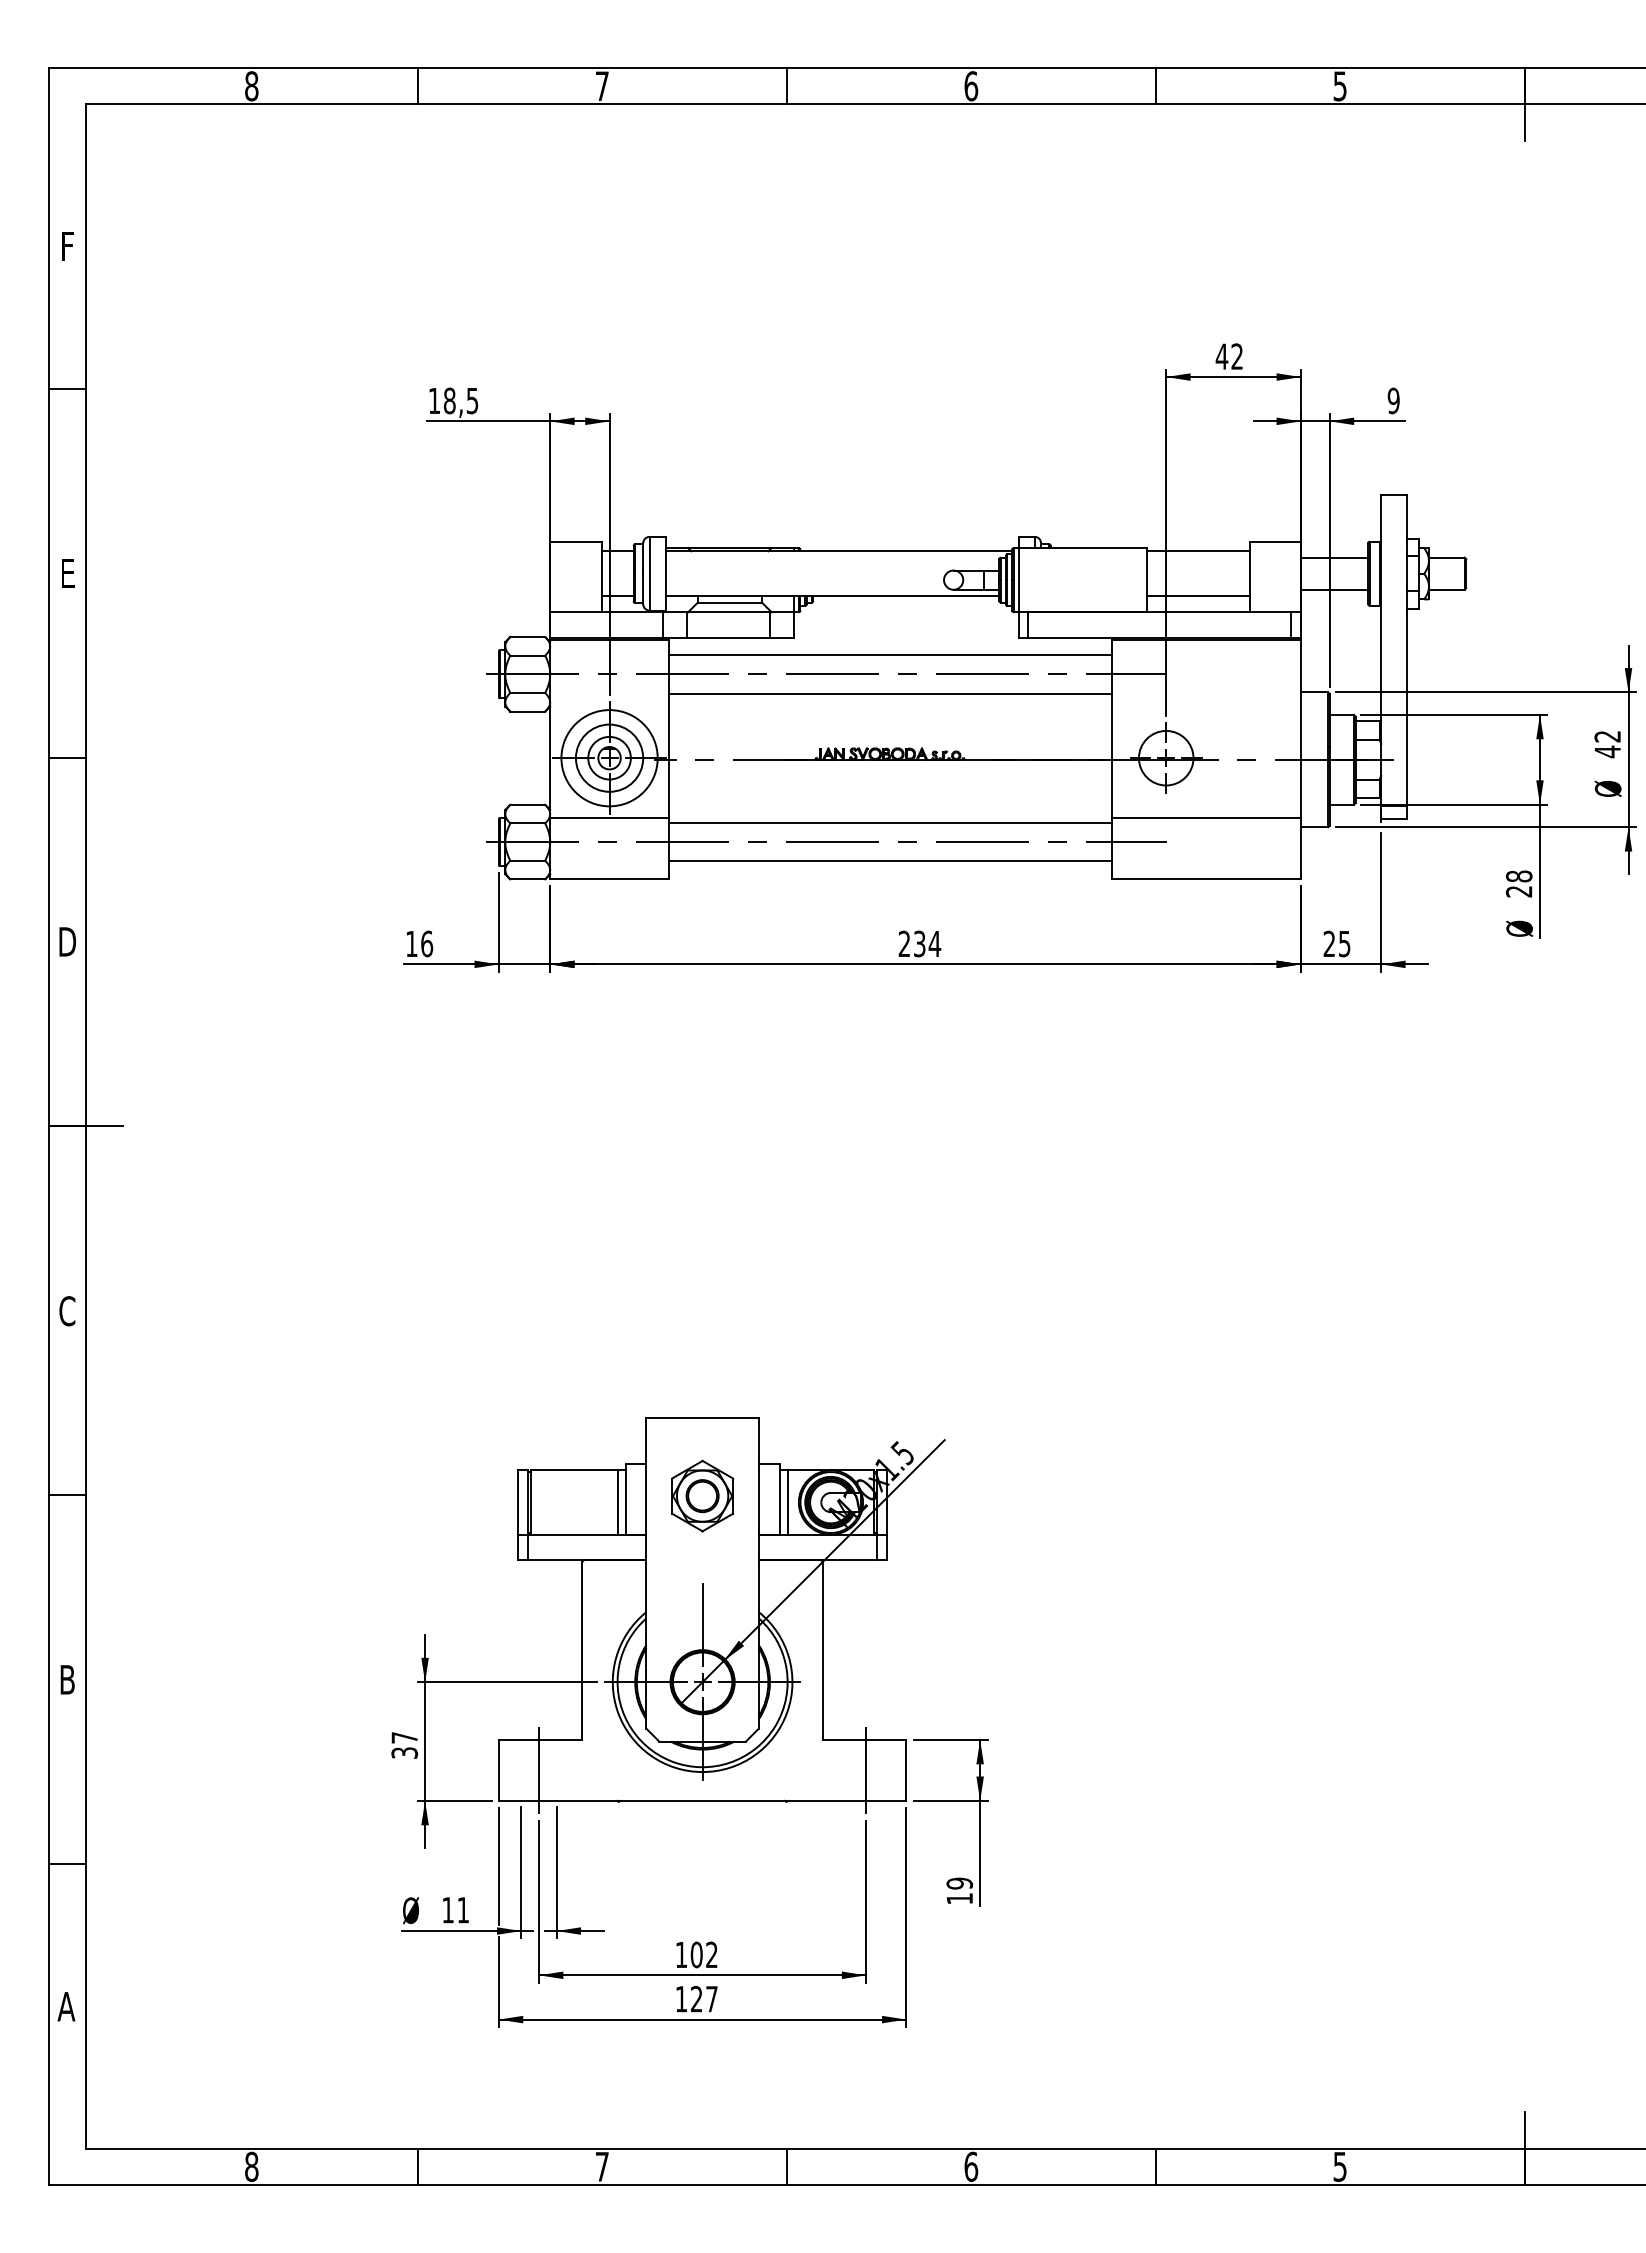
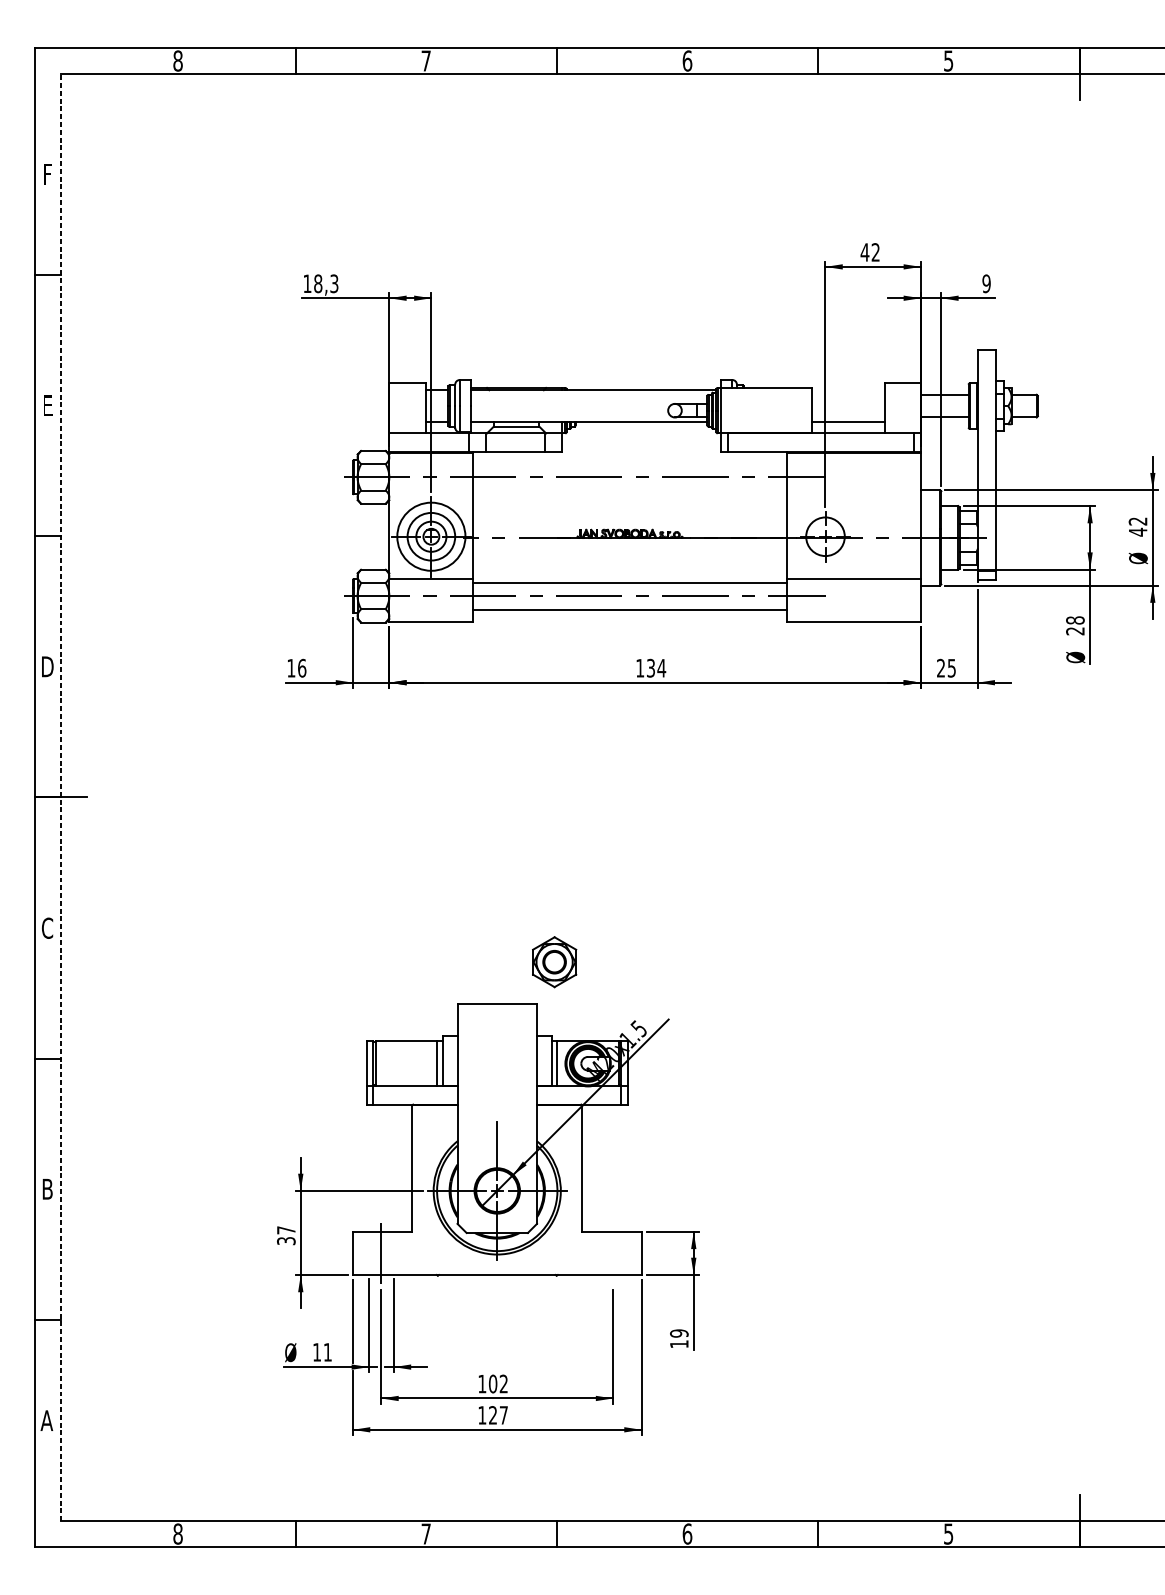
text: (472, 400) -> (334, 283), 18,5 -> 18,3
line: (1197, 551) -> (847, 390), removed
line: (889, 655) -> (629, 464), removed
line: (889, 693) -> (629, 490), removed
text: (903, 943) -> (639, 667), 234 -> 134
line: (86, 1126) -> (61, 797), solid -> dashed
part: (702, 1495) -> (554, 961), moved
line: (866, 1770) -> (613, 1253), removed

